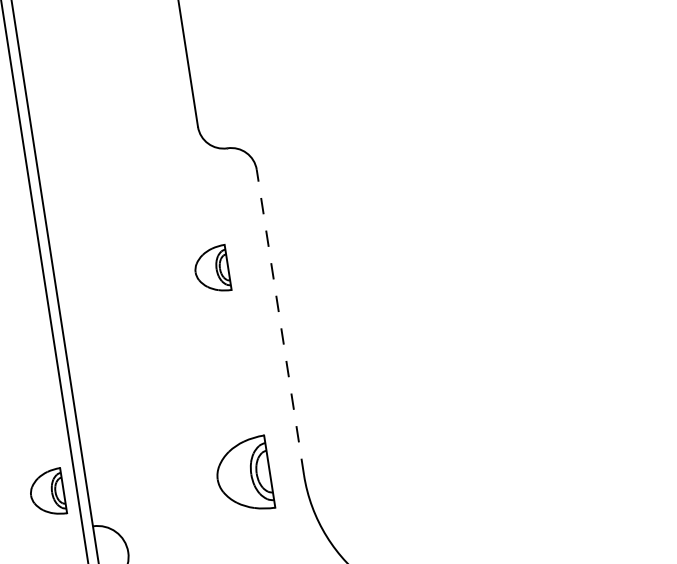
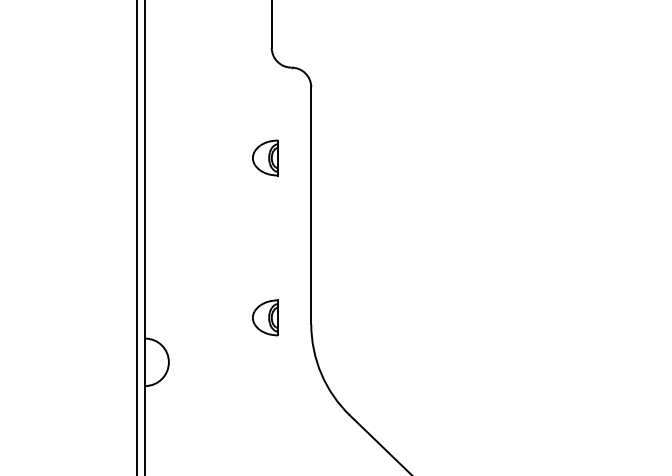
line: (280, 321) -> (311, 205), dashed -> solid
part: (243, 475) -> (265, 317), size x0.62
part: (47, 492) -> (114, 307), removed

